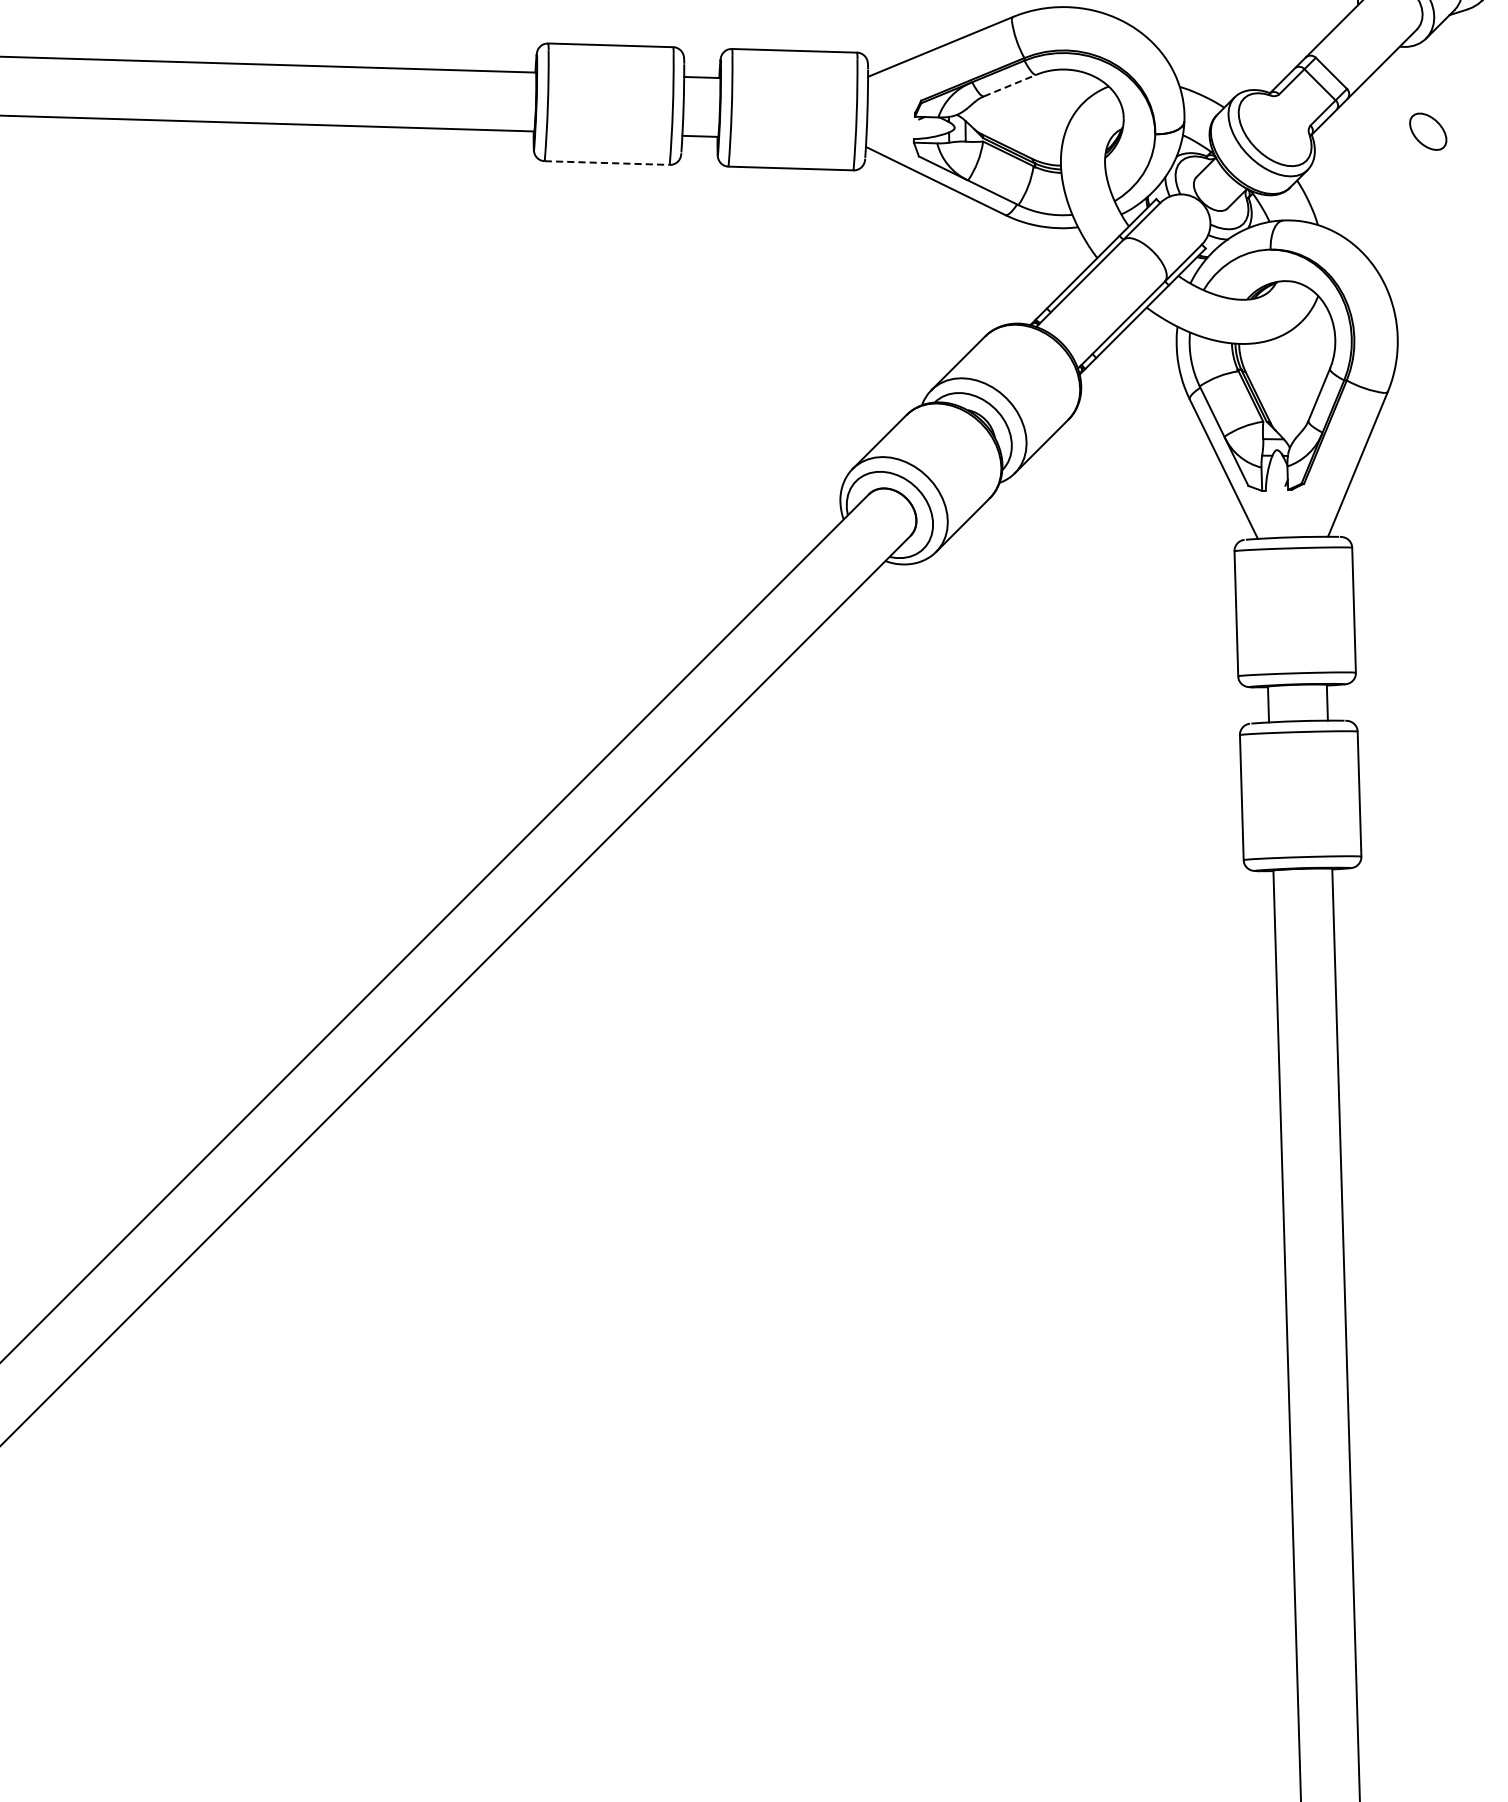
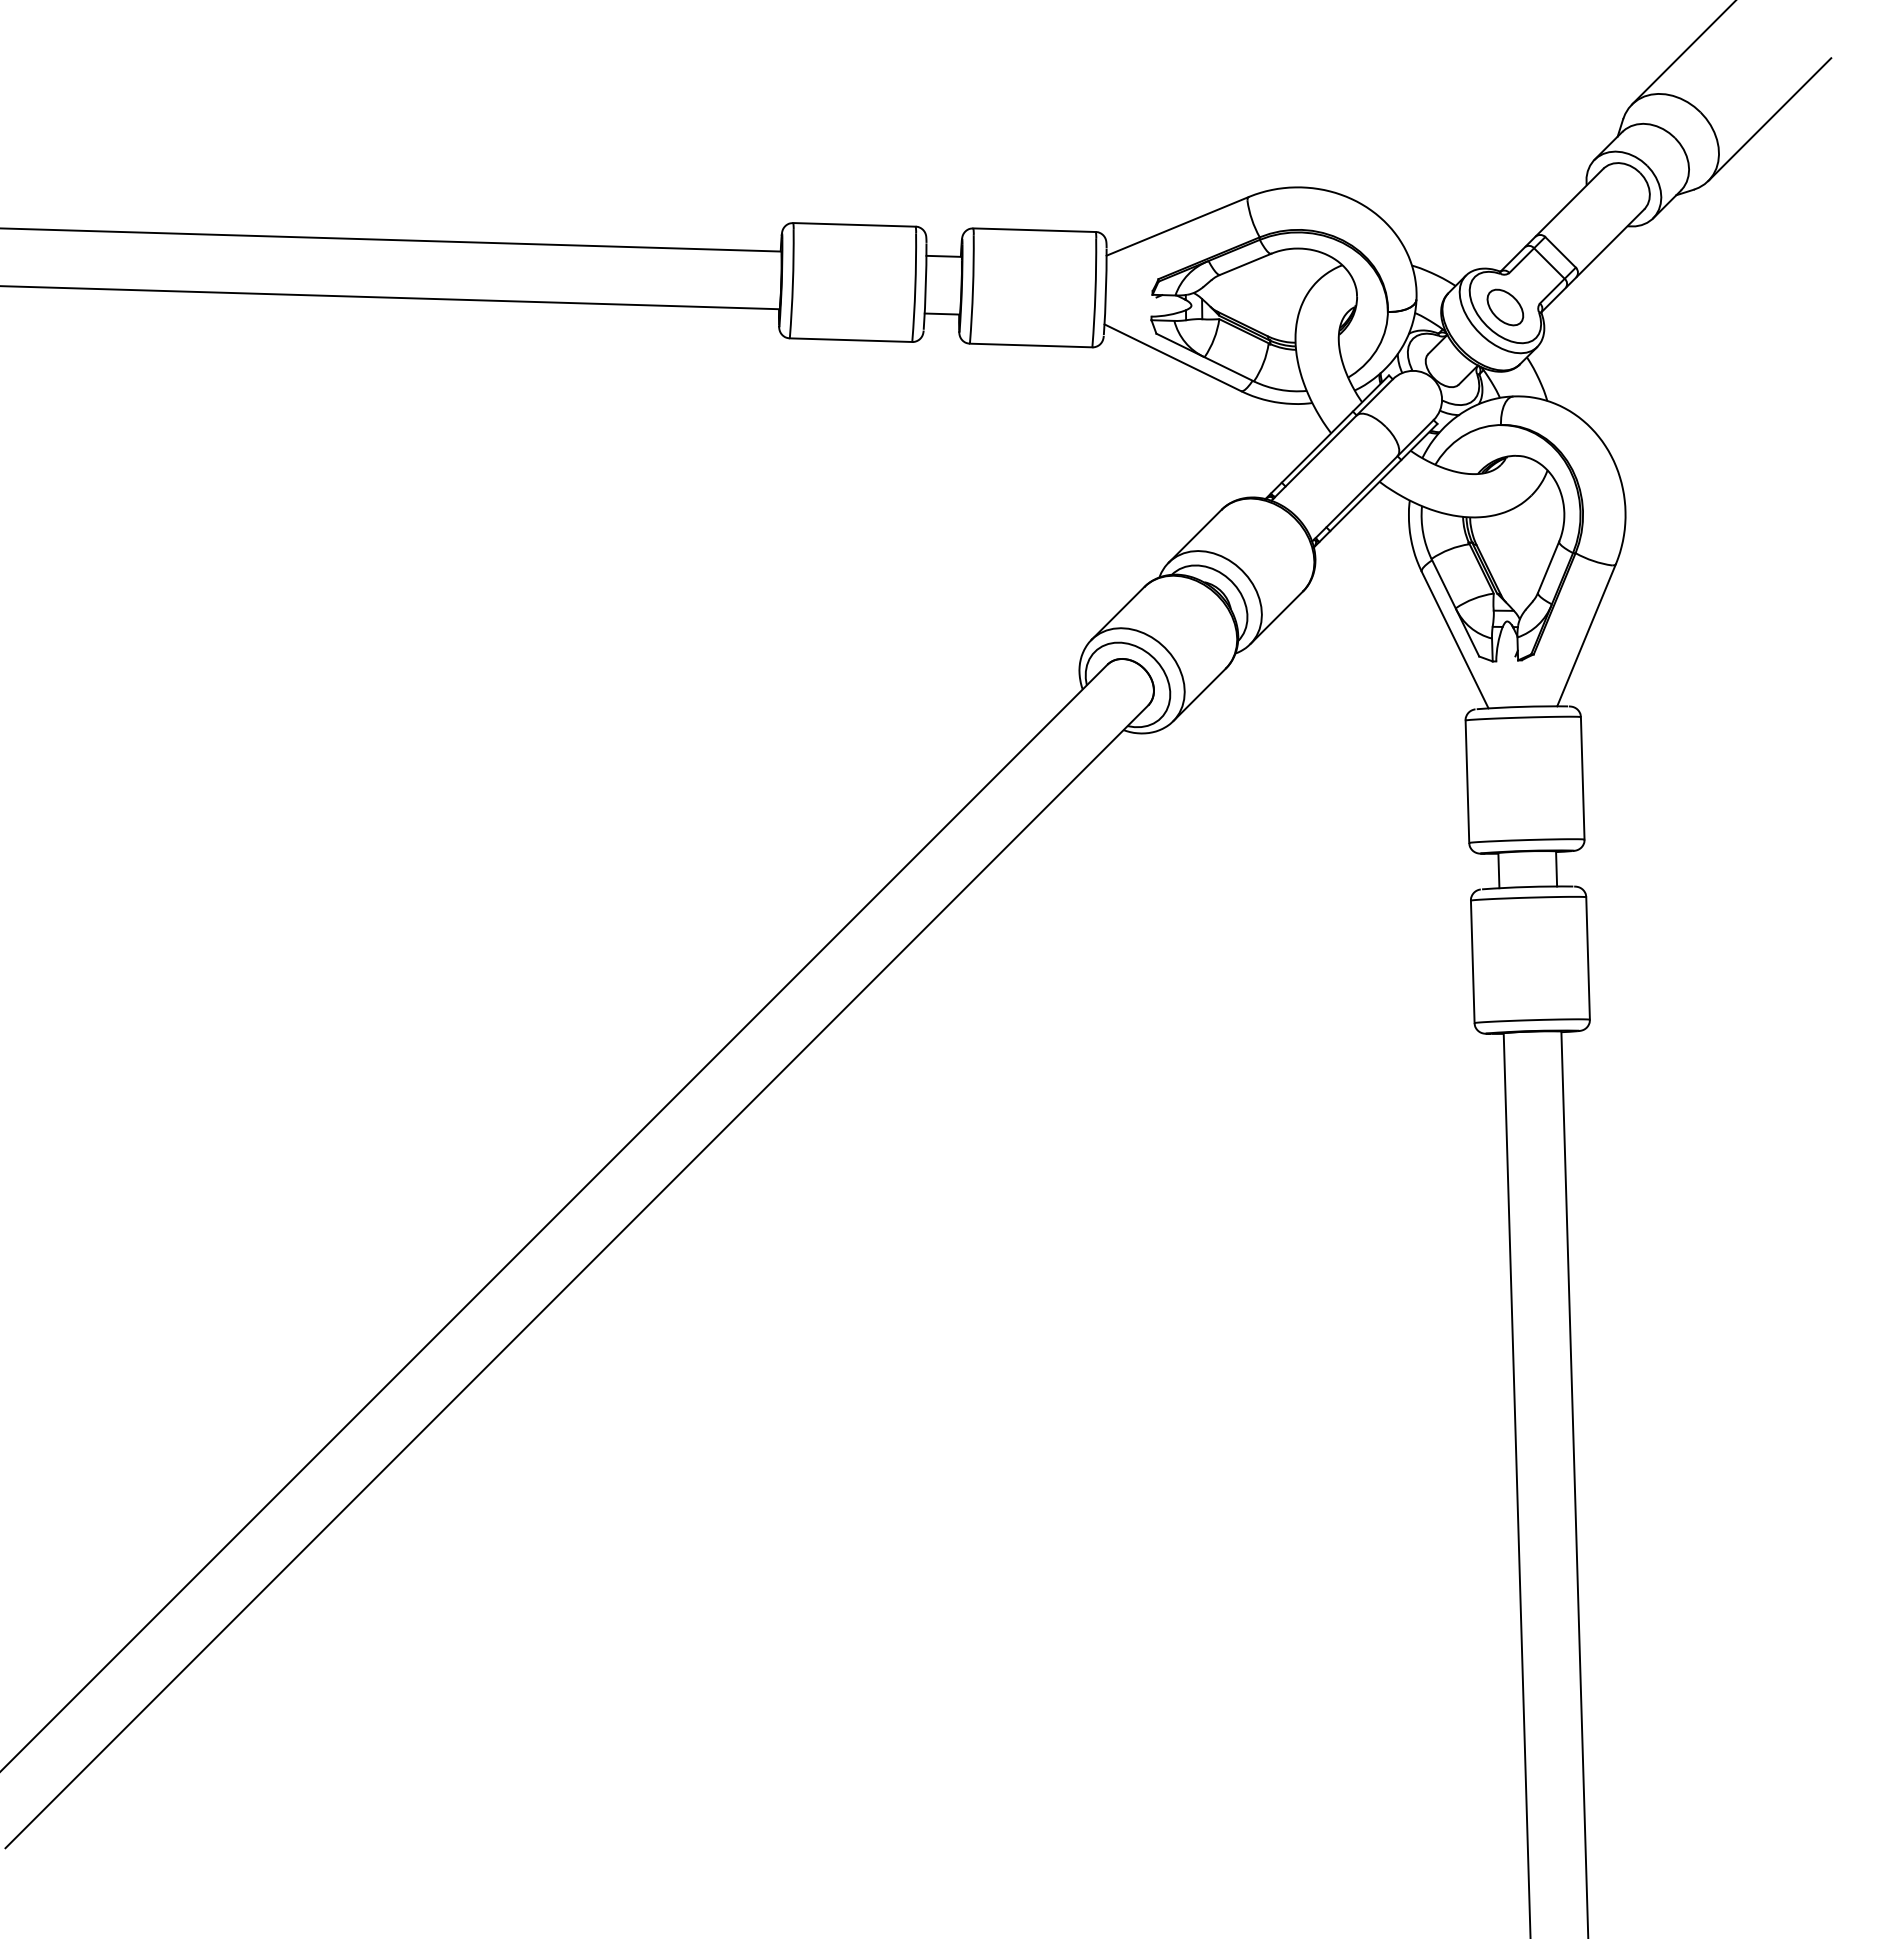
line: (1009, 85) -> (1245, 264), dashed -> solid
part: (1428, 131) -> (1505, 307), moved
line: (607, 163) -> (851, 340), dashed -> solid

